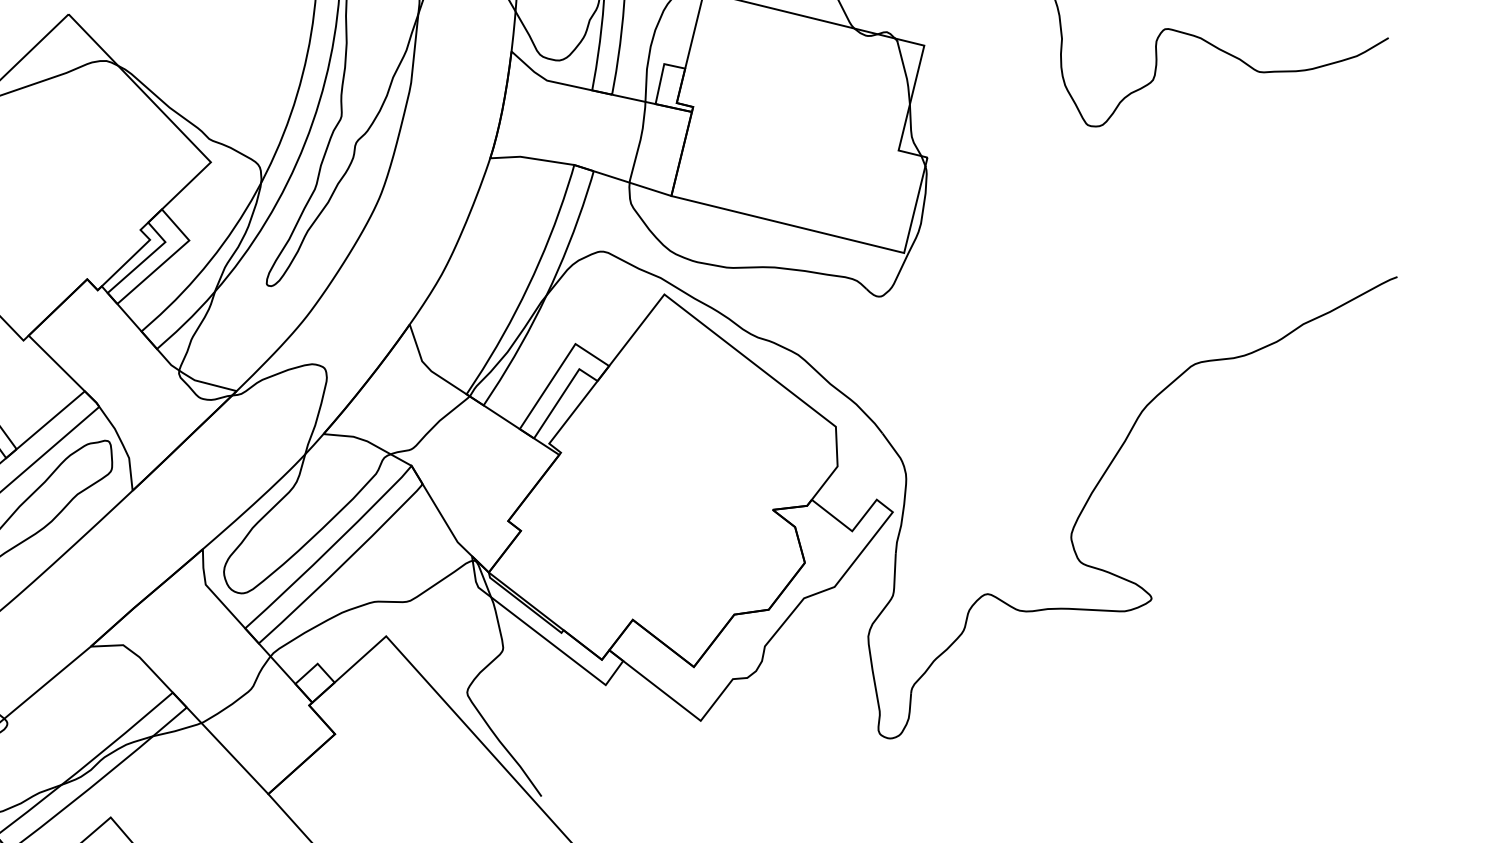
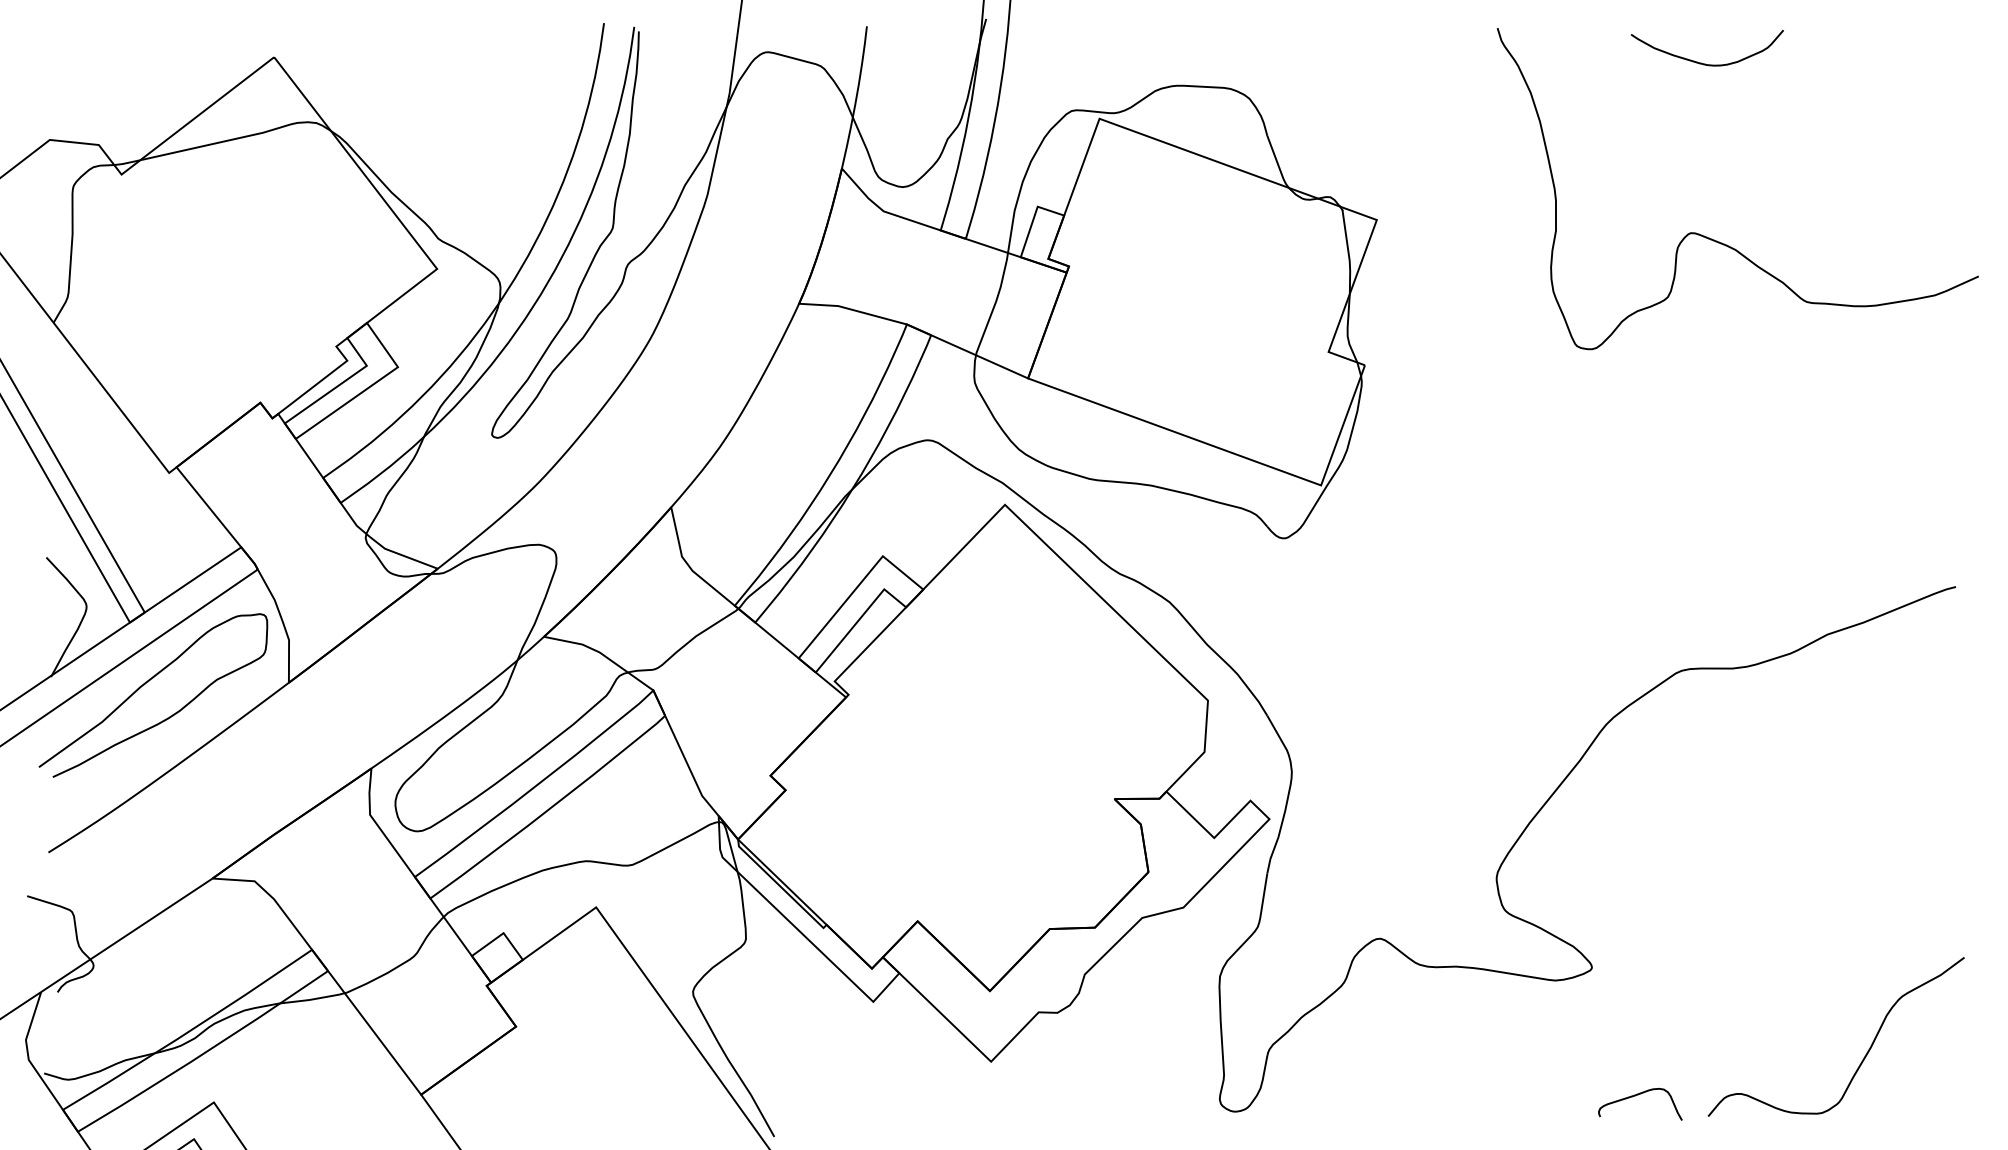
curve: (1368, 640) -> (1866, 1052), added
curve: (1197, 692) -> (1638, 1095), added

